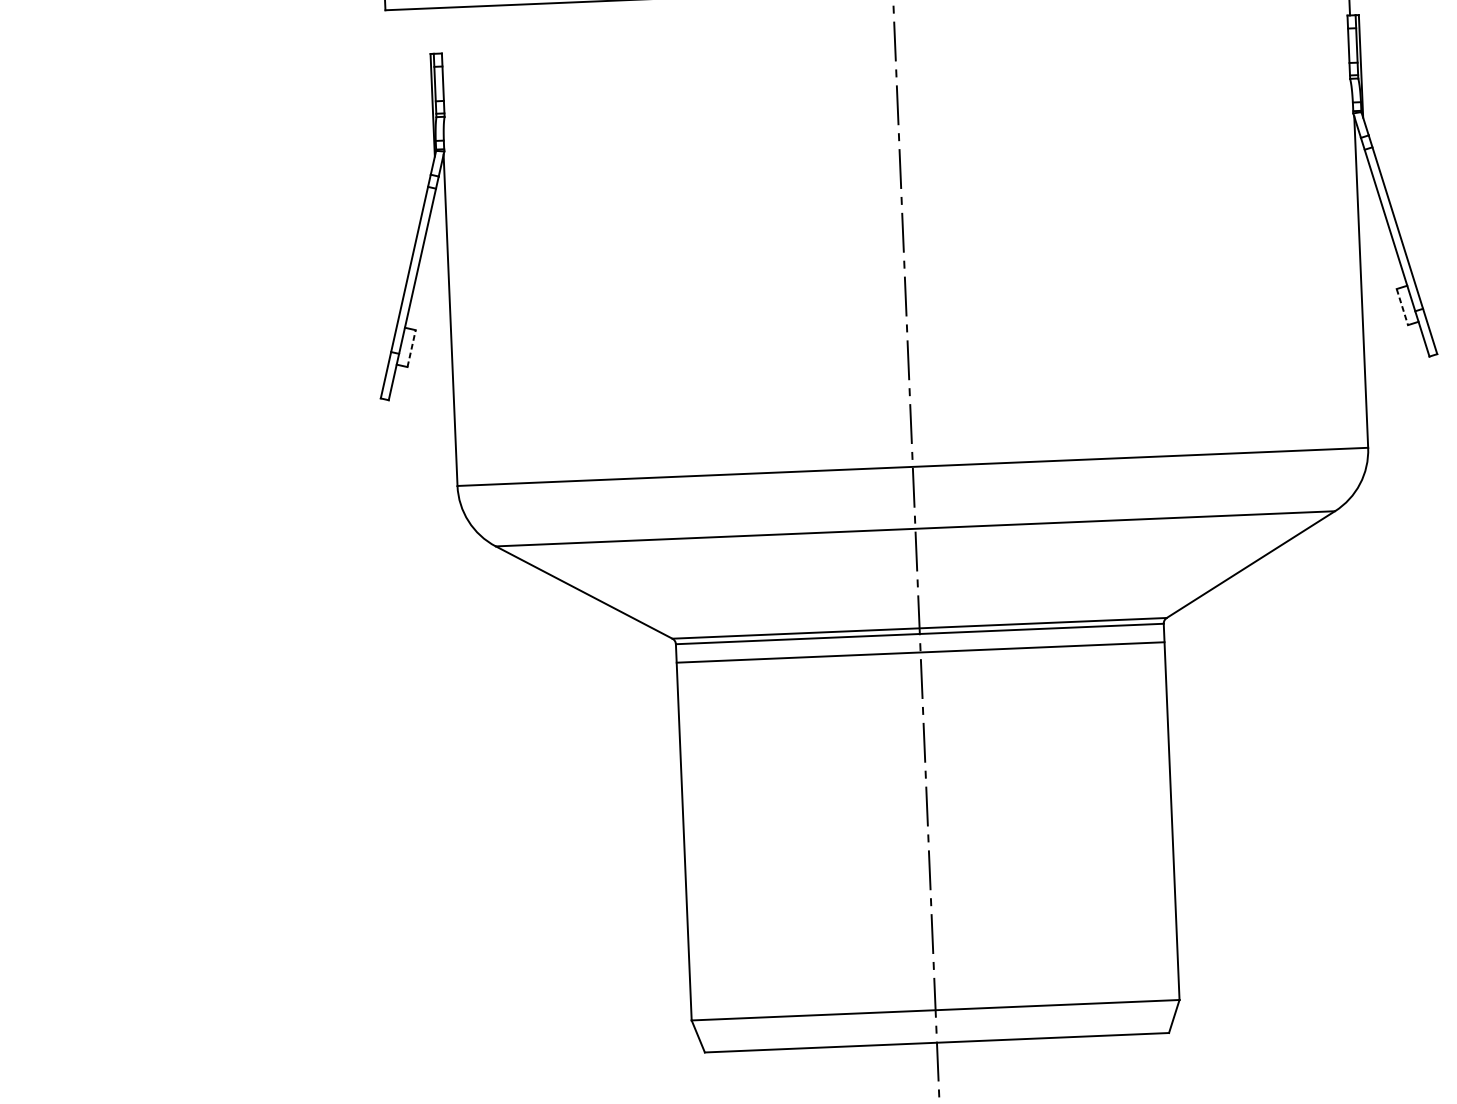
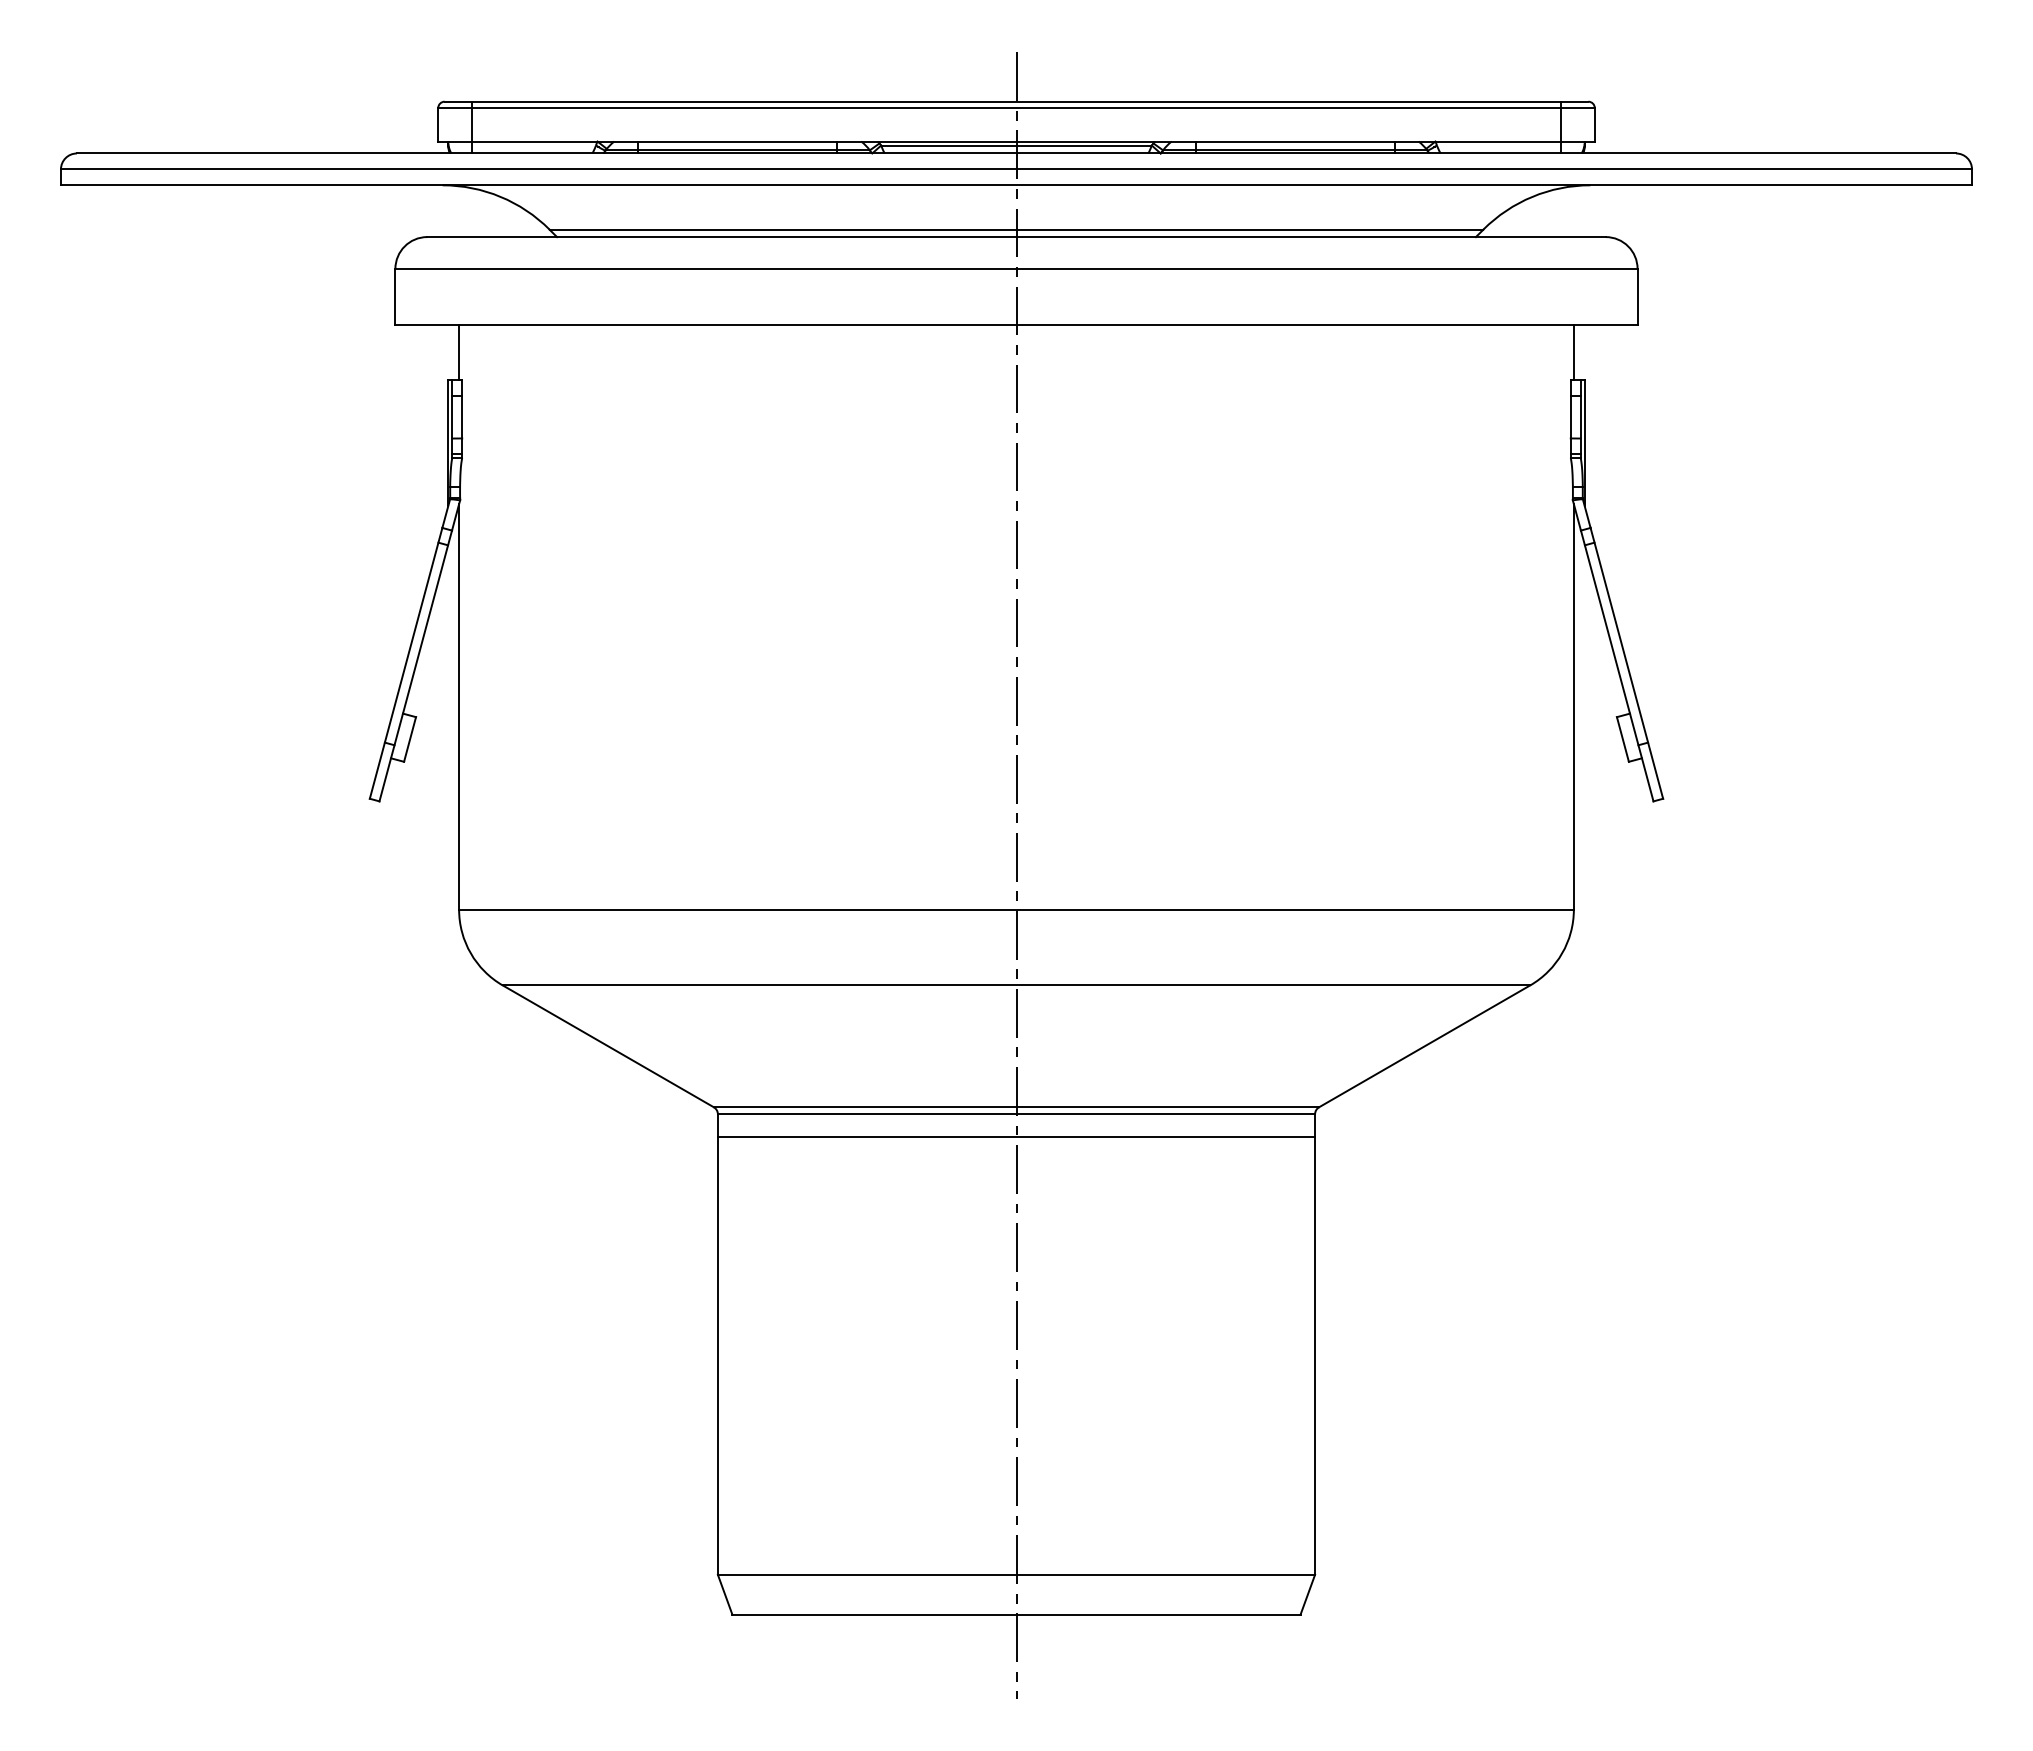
line: (438, 30) -> (459, 352), added
line: (1402, 307) -> (1623, 739), dashed -> solid
line: (411, 348) -> (410, 739), dashed -> solid

